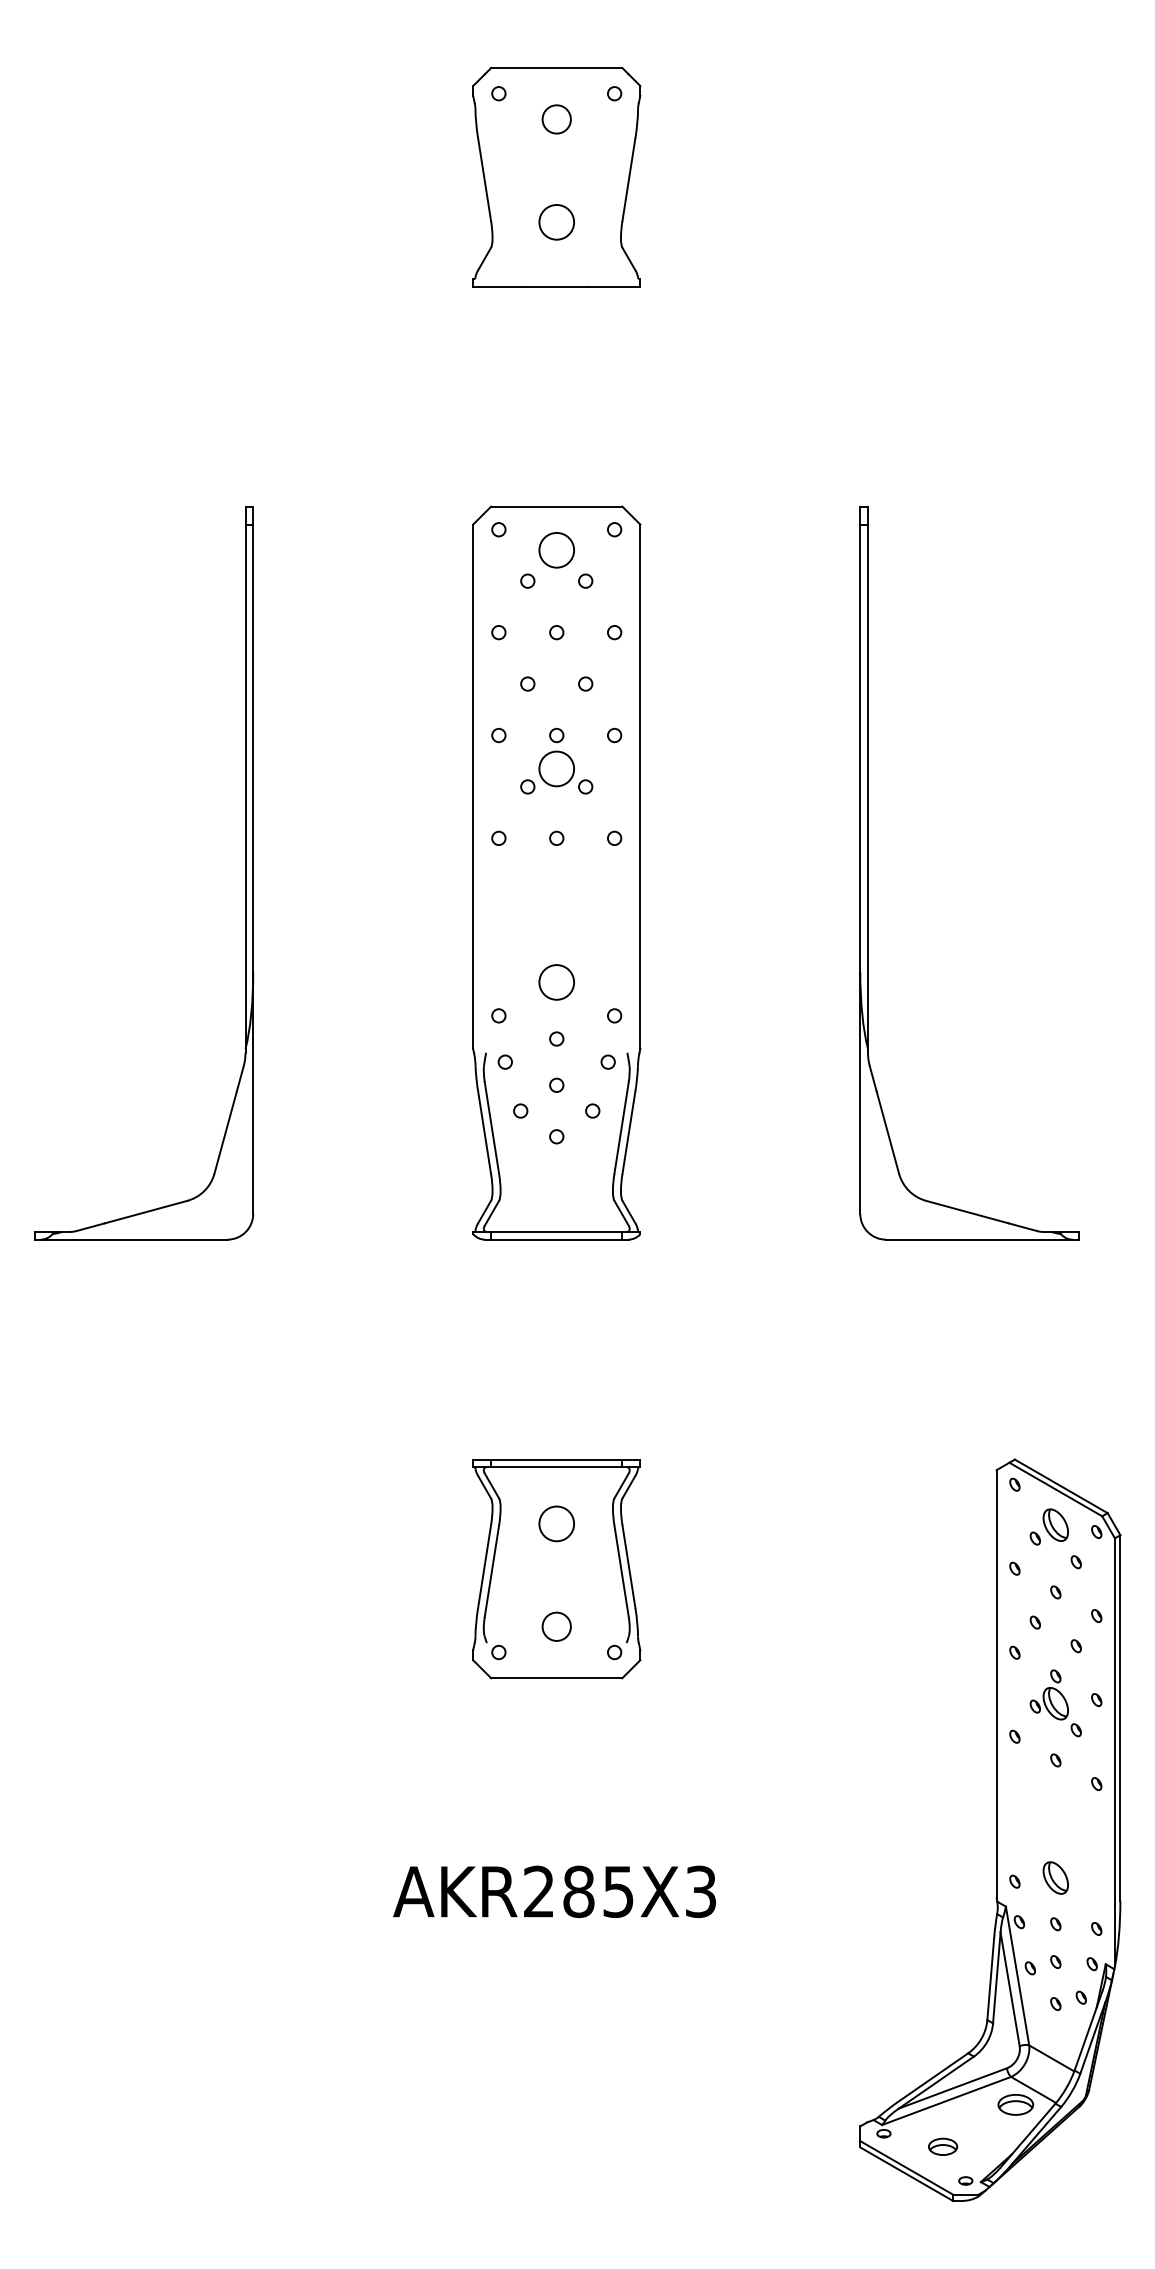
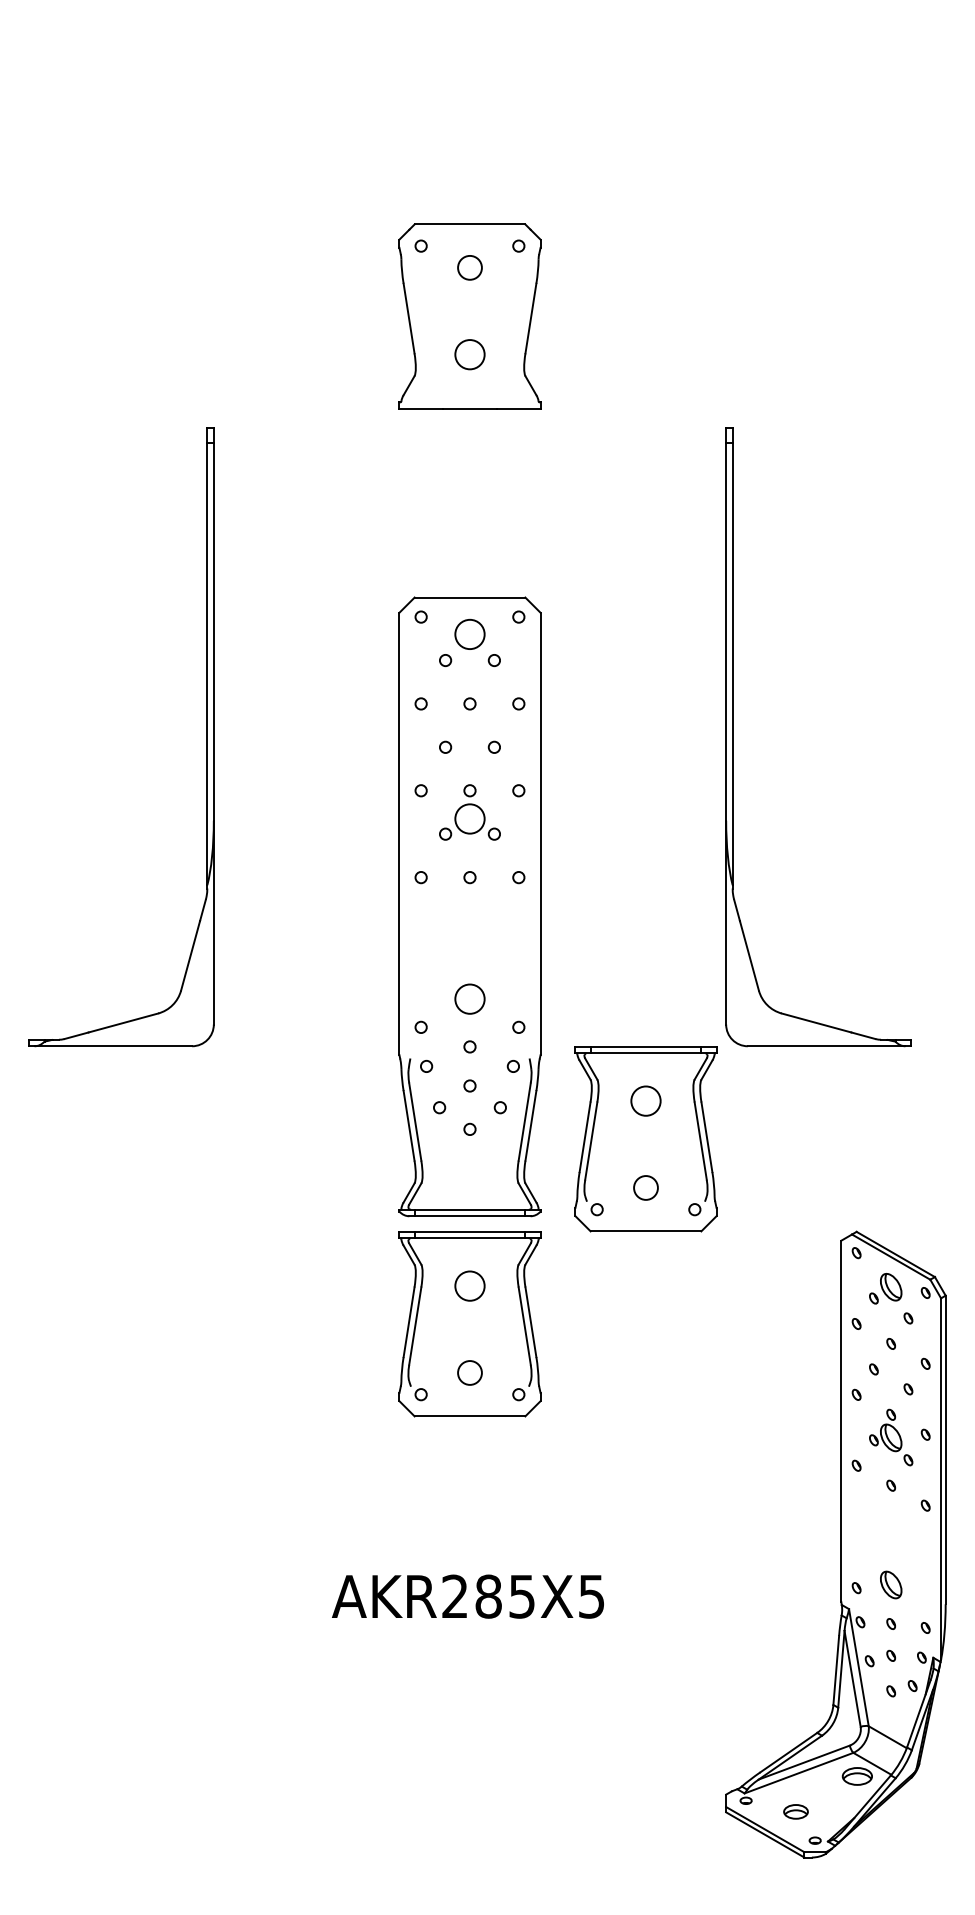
part: (556, 177) -> (469, 316), moved
part: (556, 872) -> (469, 906), moved
part: (764, 1350) -> (645, 1139), added
text: (700, 1891) -> (591, 1596), AKR285X3 -> AKR285X5

